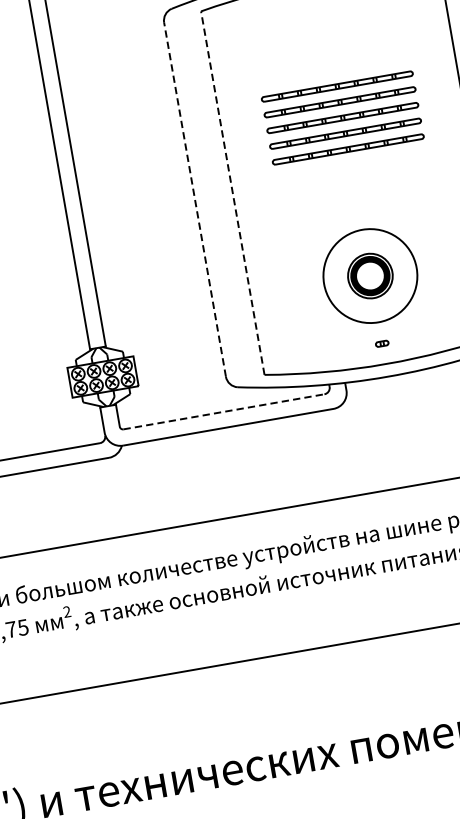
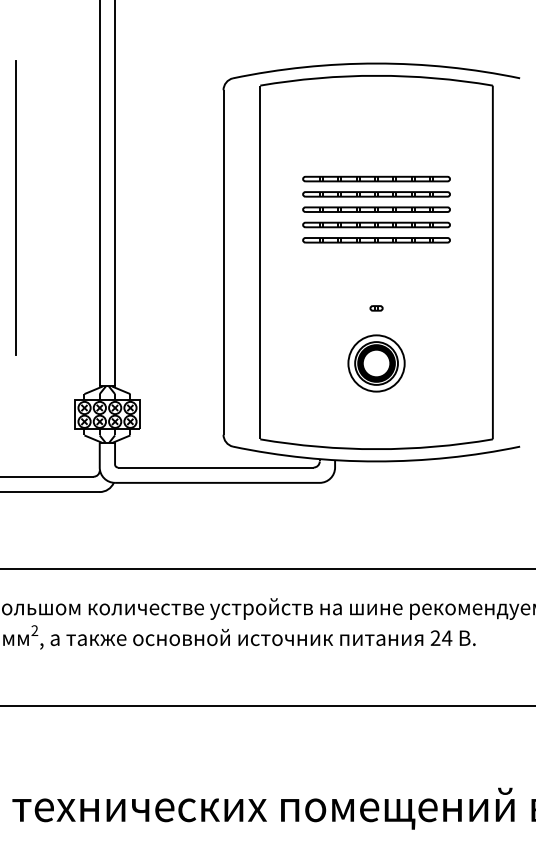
line: (233, 193) -> (260, 262), dashed -> solid
line: (195, 199) -> (223, 262), dashed -> solid
circle: (370, 276) -> (376, 363), size x0.62
part: (382, 343) -> (376, 308), moved
line: (223, 411) -> (215, 467), dashed -> solid

